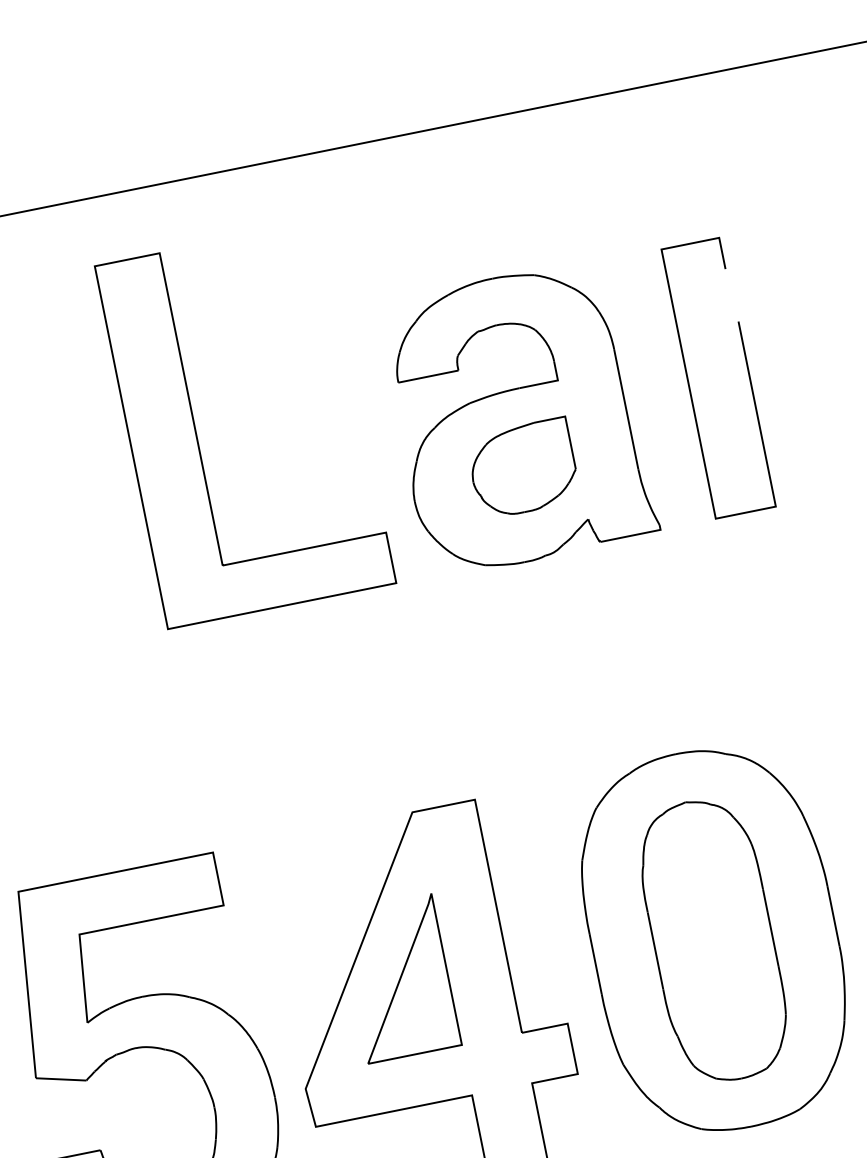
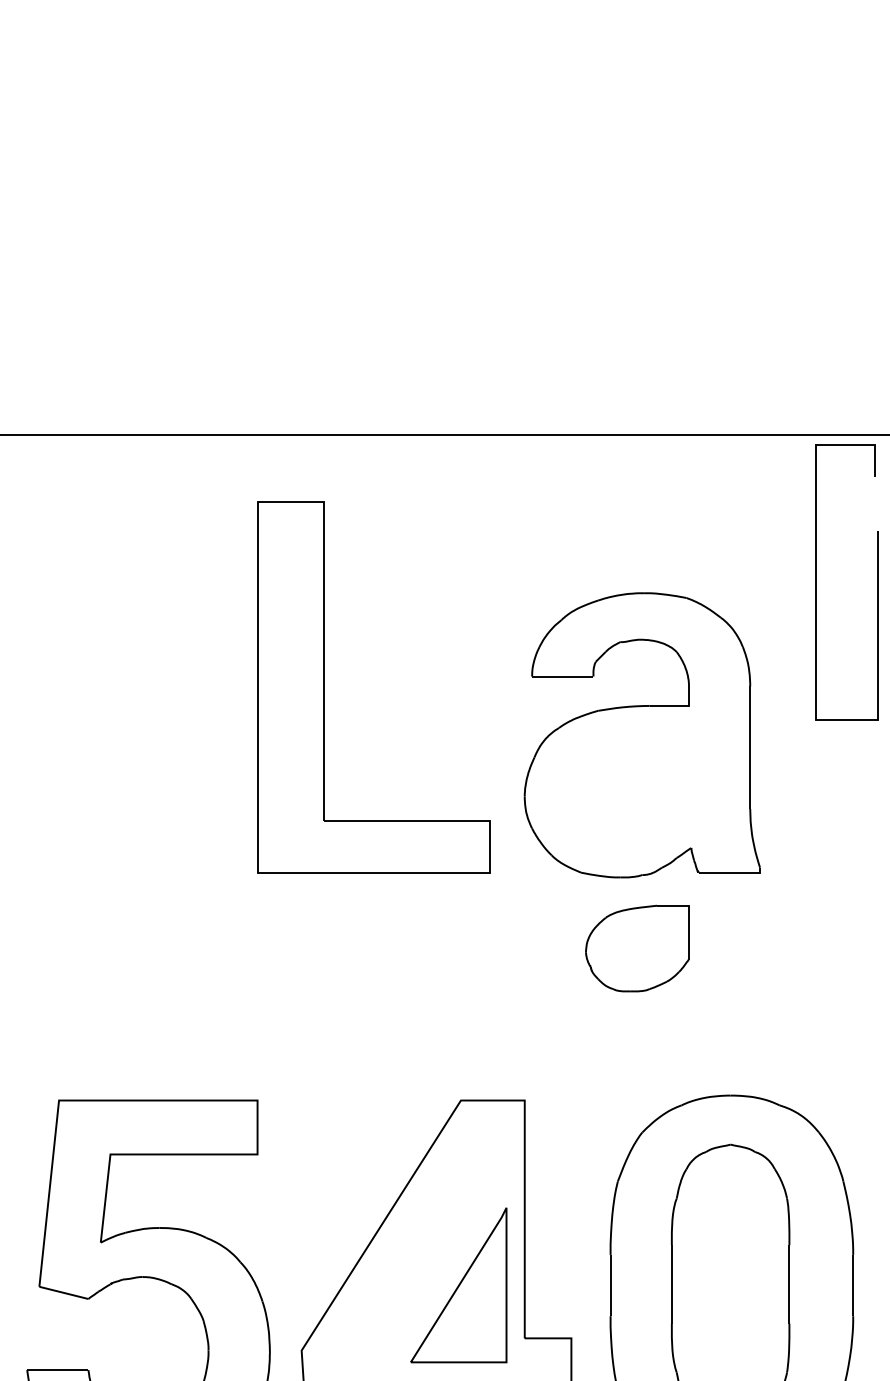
curve: (688, 384) -> (816, 582), moved
part: (523, 468) -> (637, 948), moved
part: (399, 979) -> (458, 1285), moved

